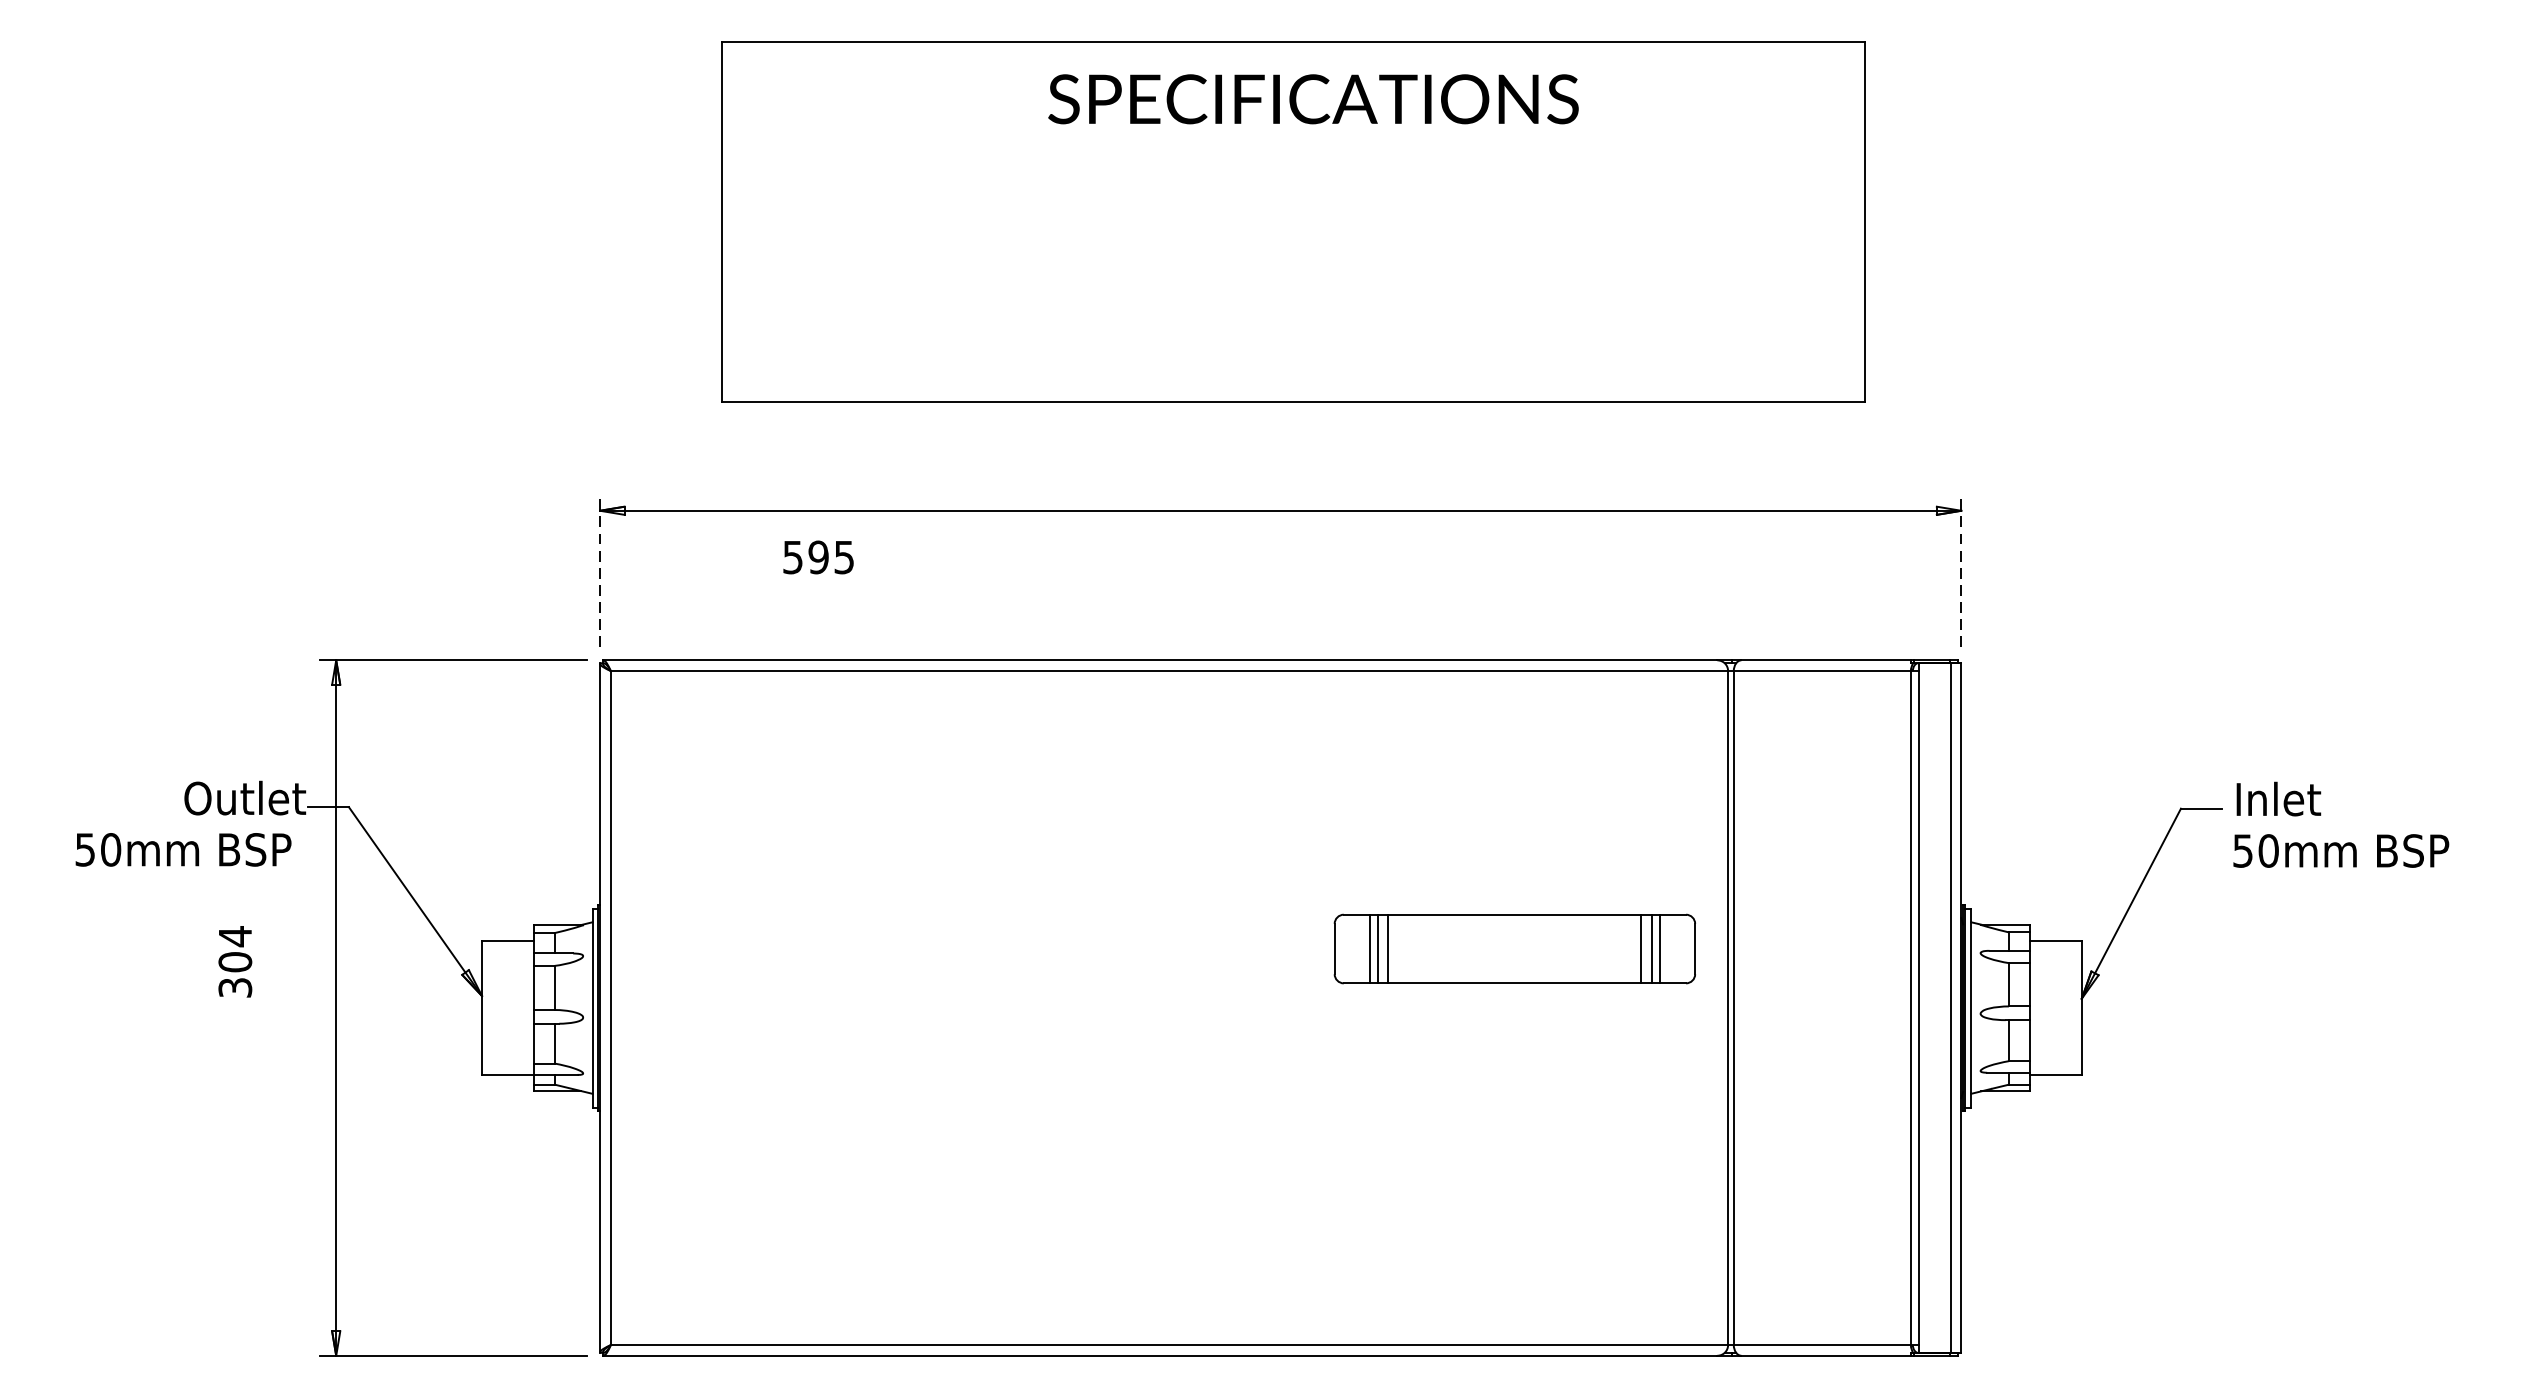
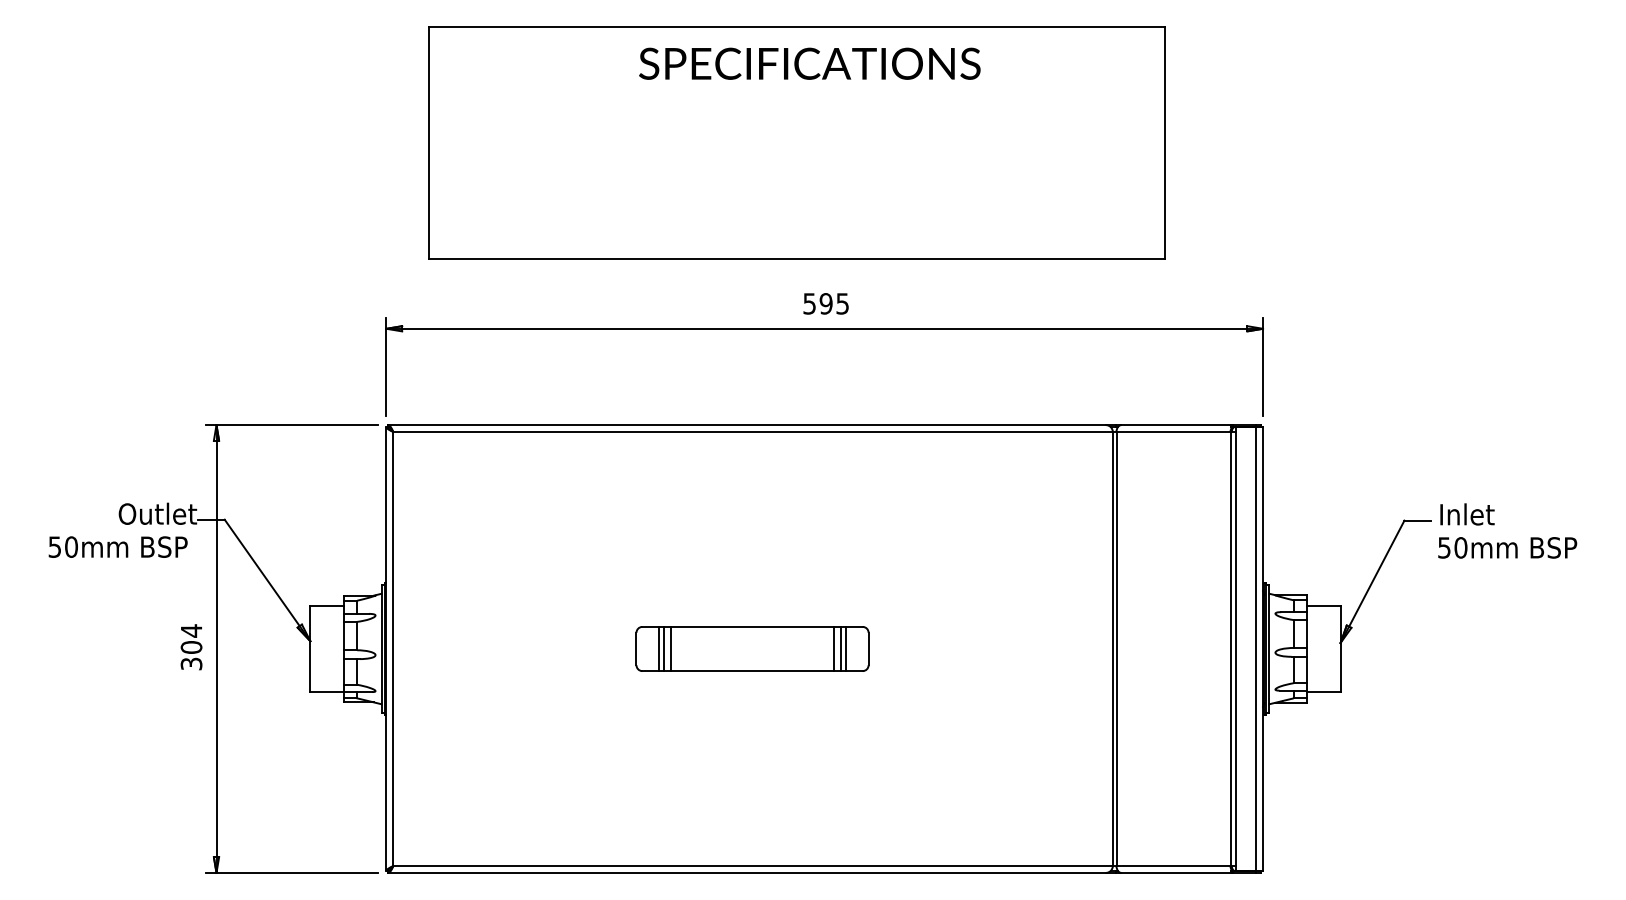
part: (1292, 221) -> (796, 142), moved
text: (817, 556) -> (825, 303), moved
line: (600, 569) -> (386, 366), dashed -> solid
line: (1962, 569) -> (1263, 366), dashed -> solid
part: (1514, 948) -> (752, 648), moved
text: (235, 962) -> (191, 647), moved

